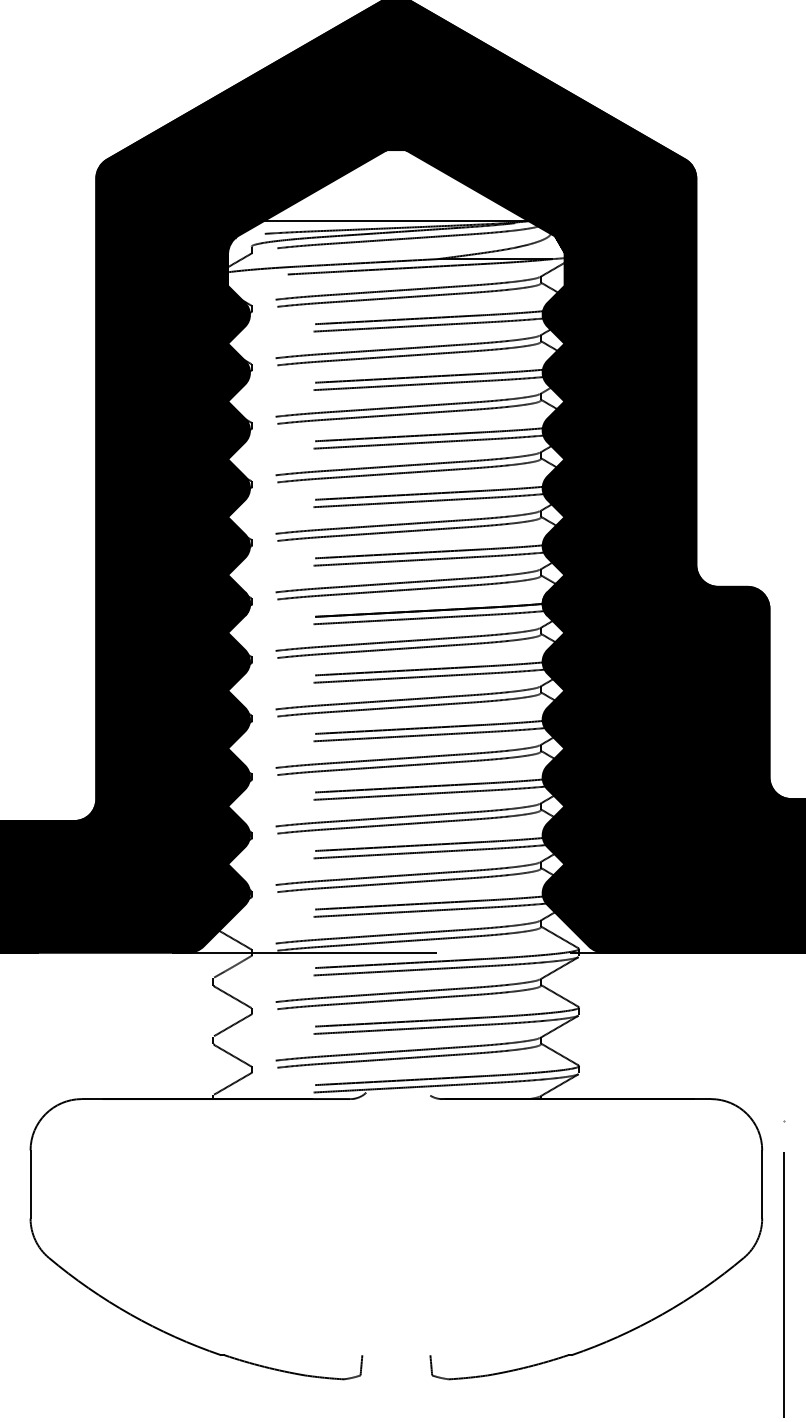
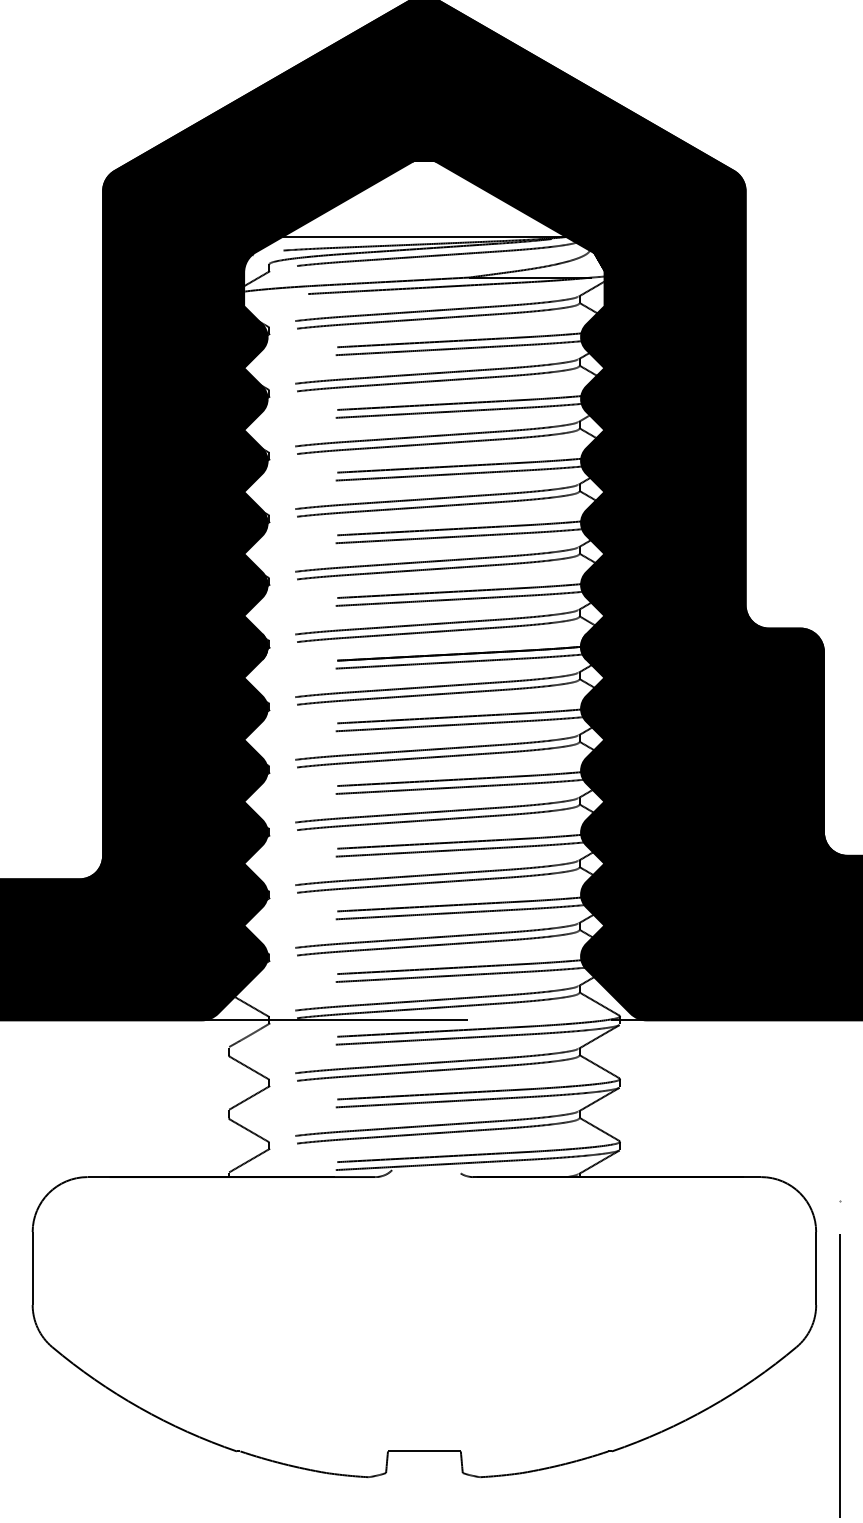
line: (396, 1355) -> (424, 1451), added

